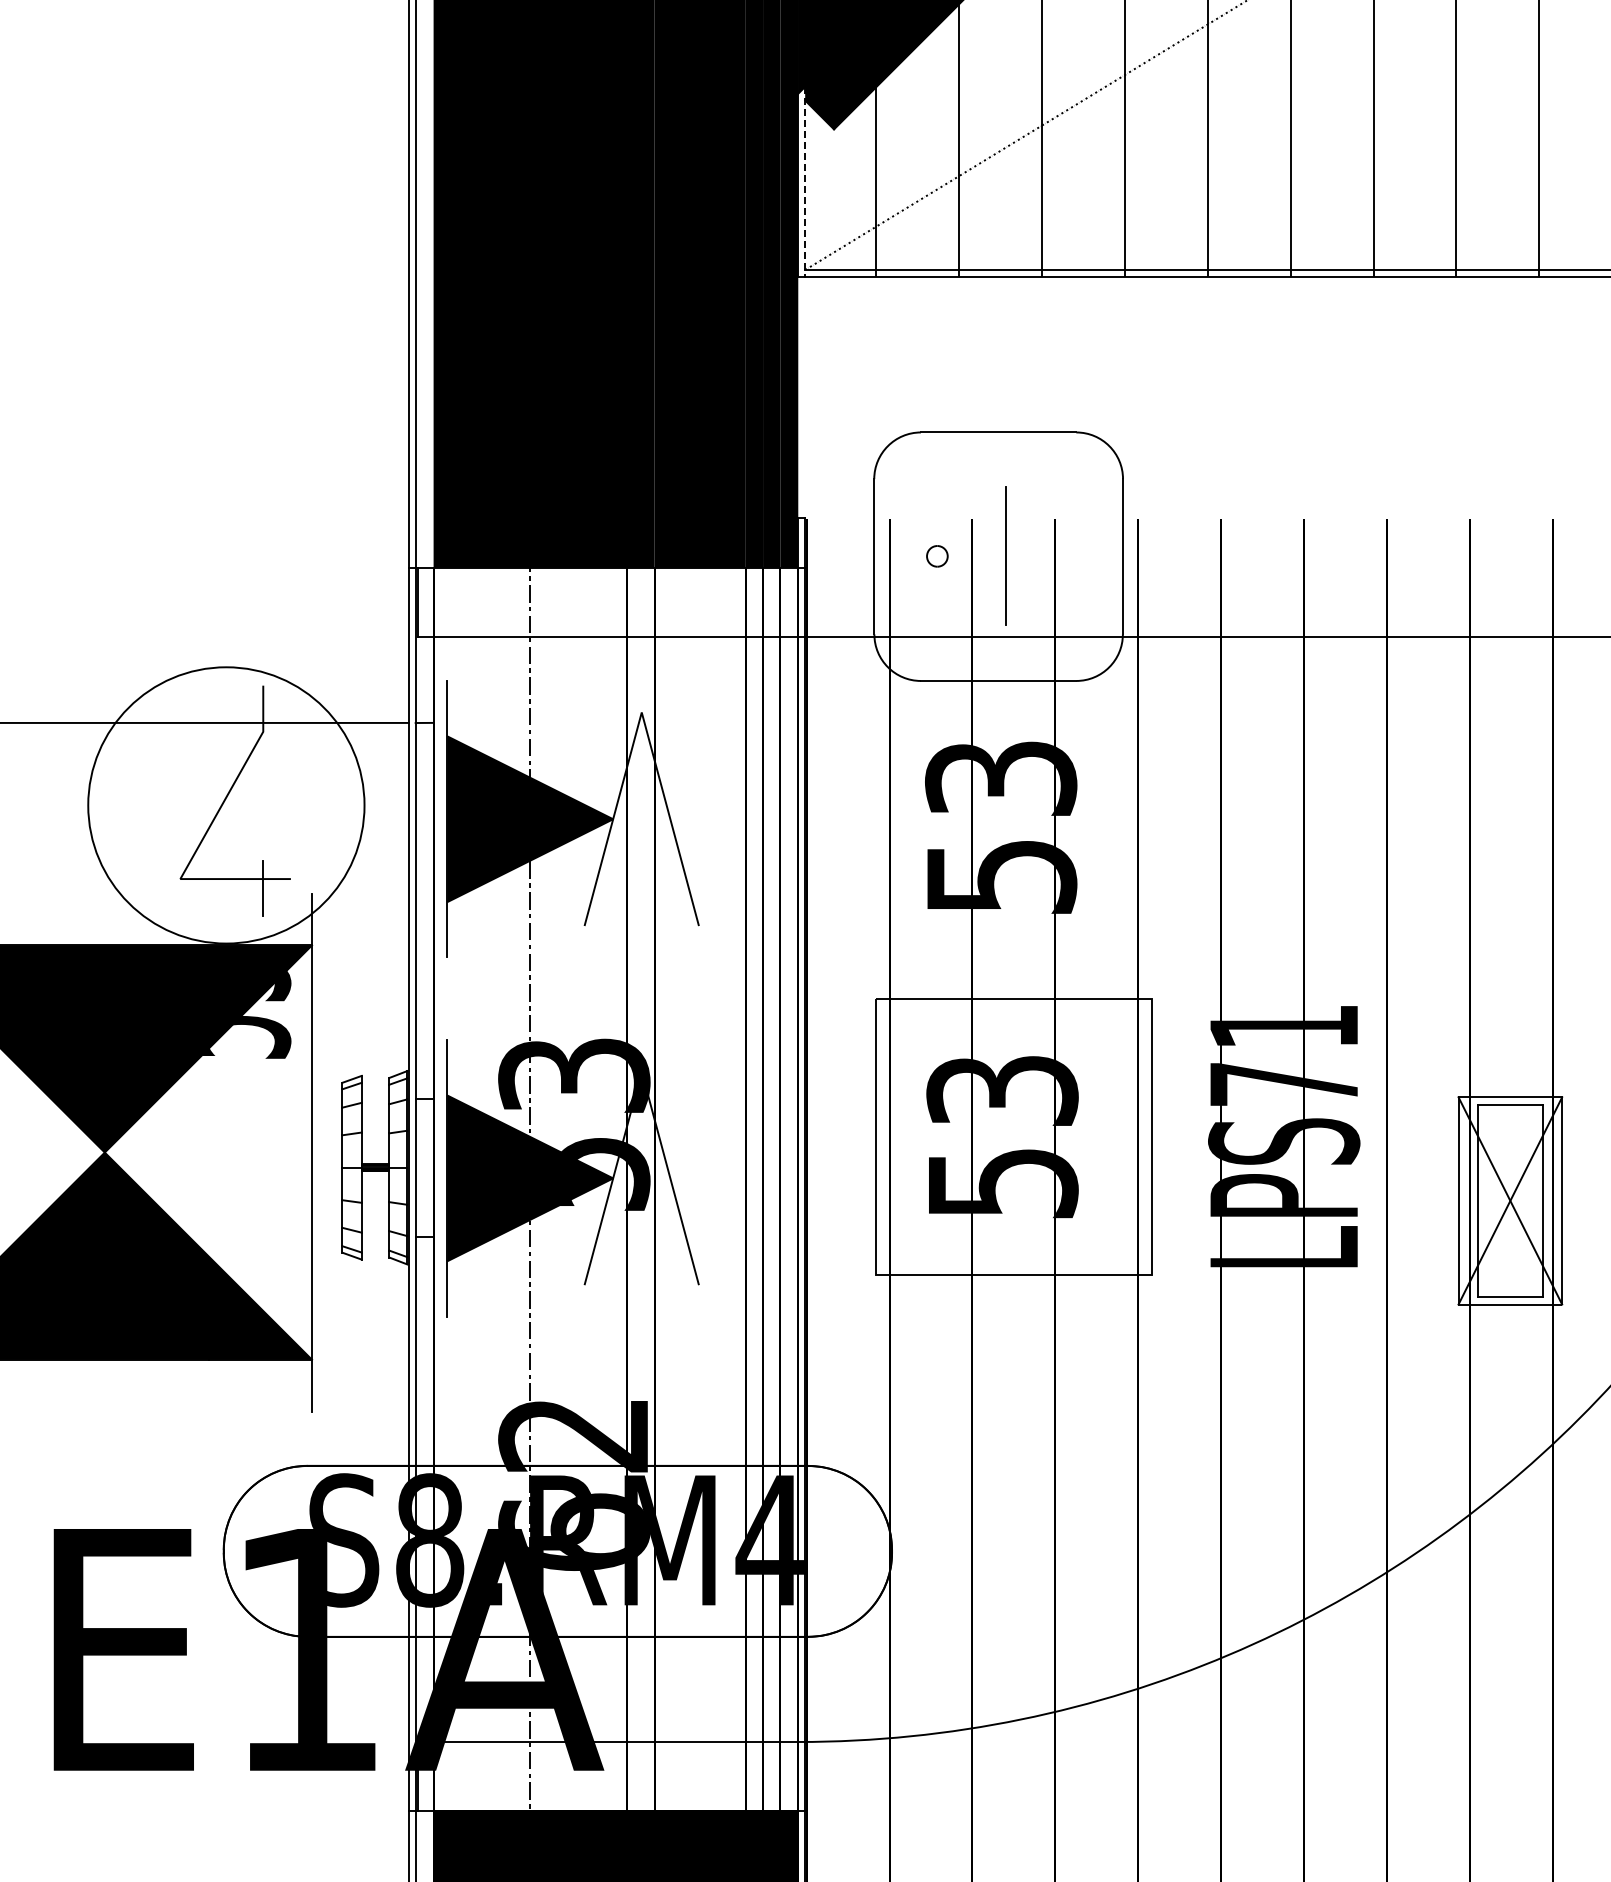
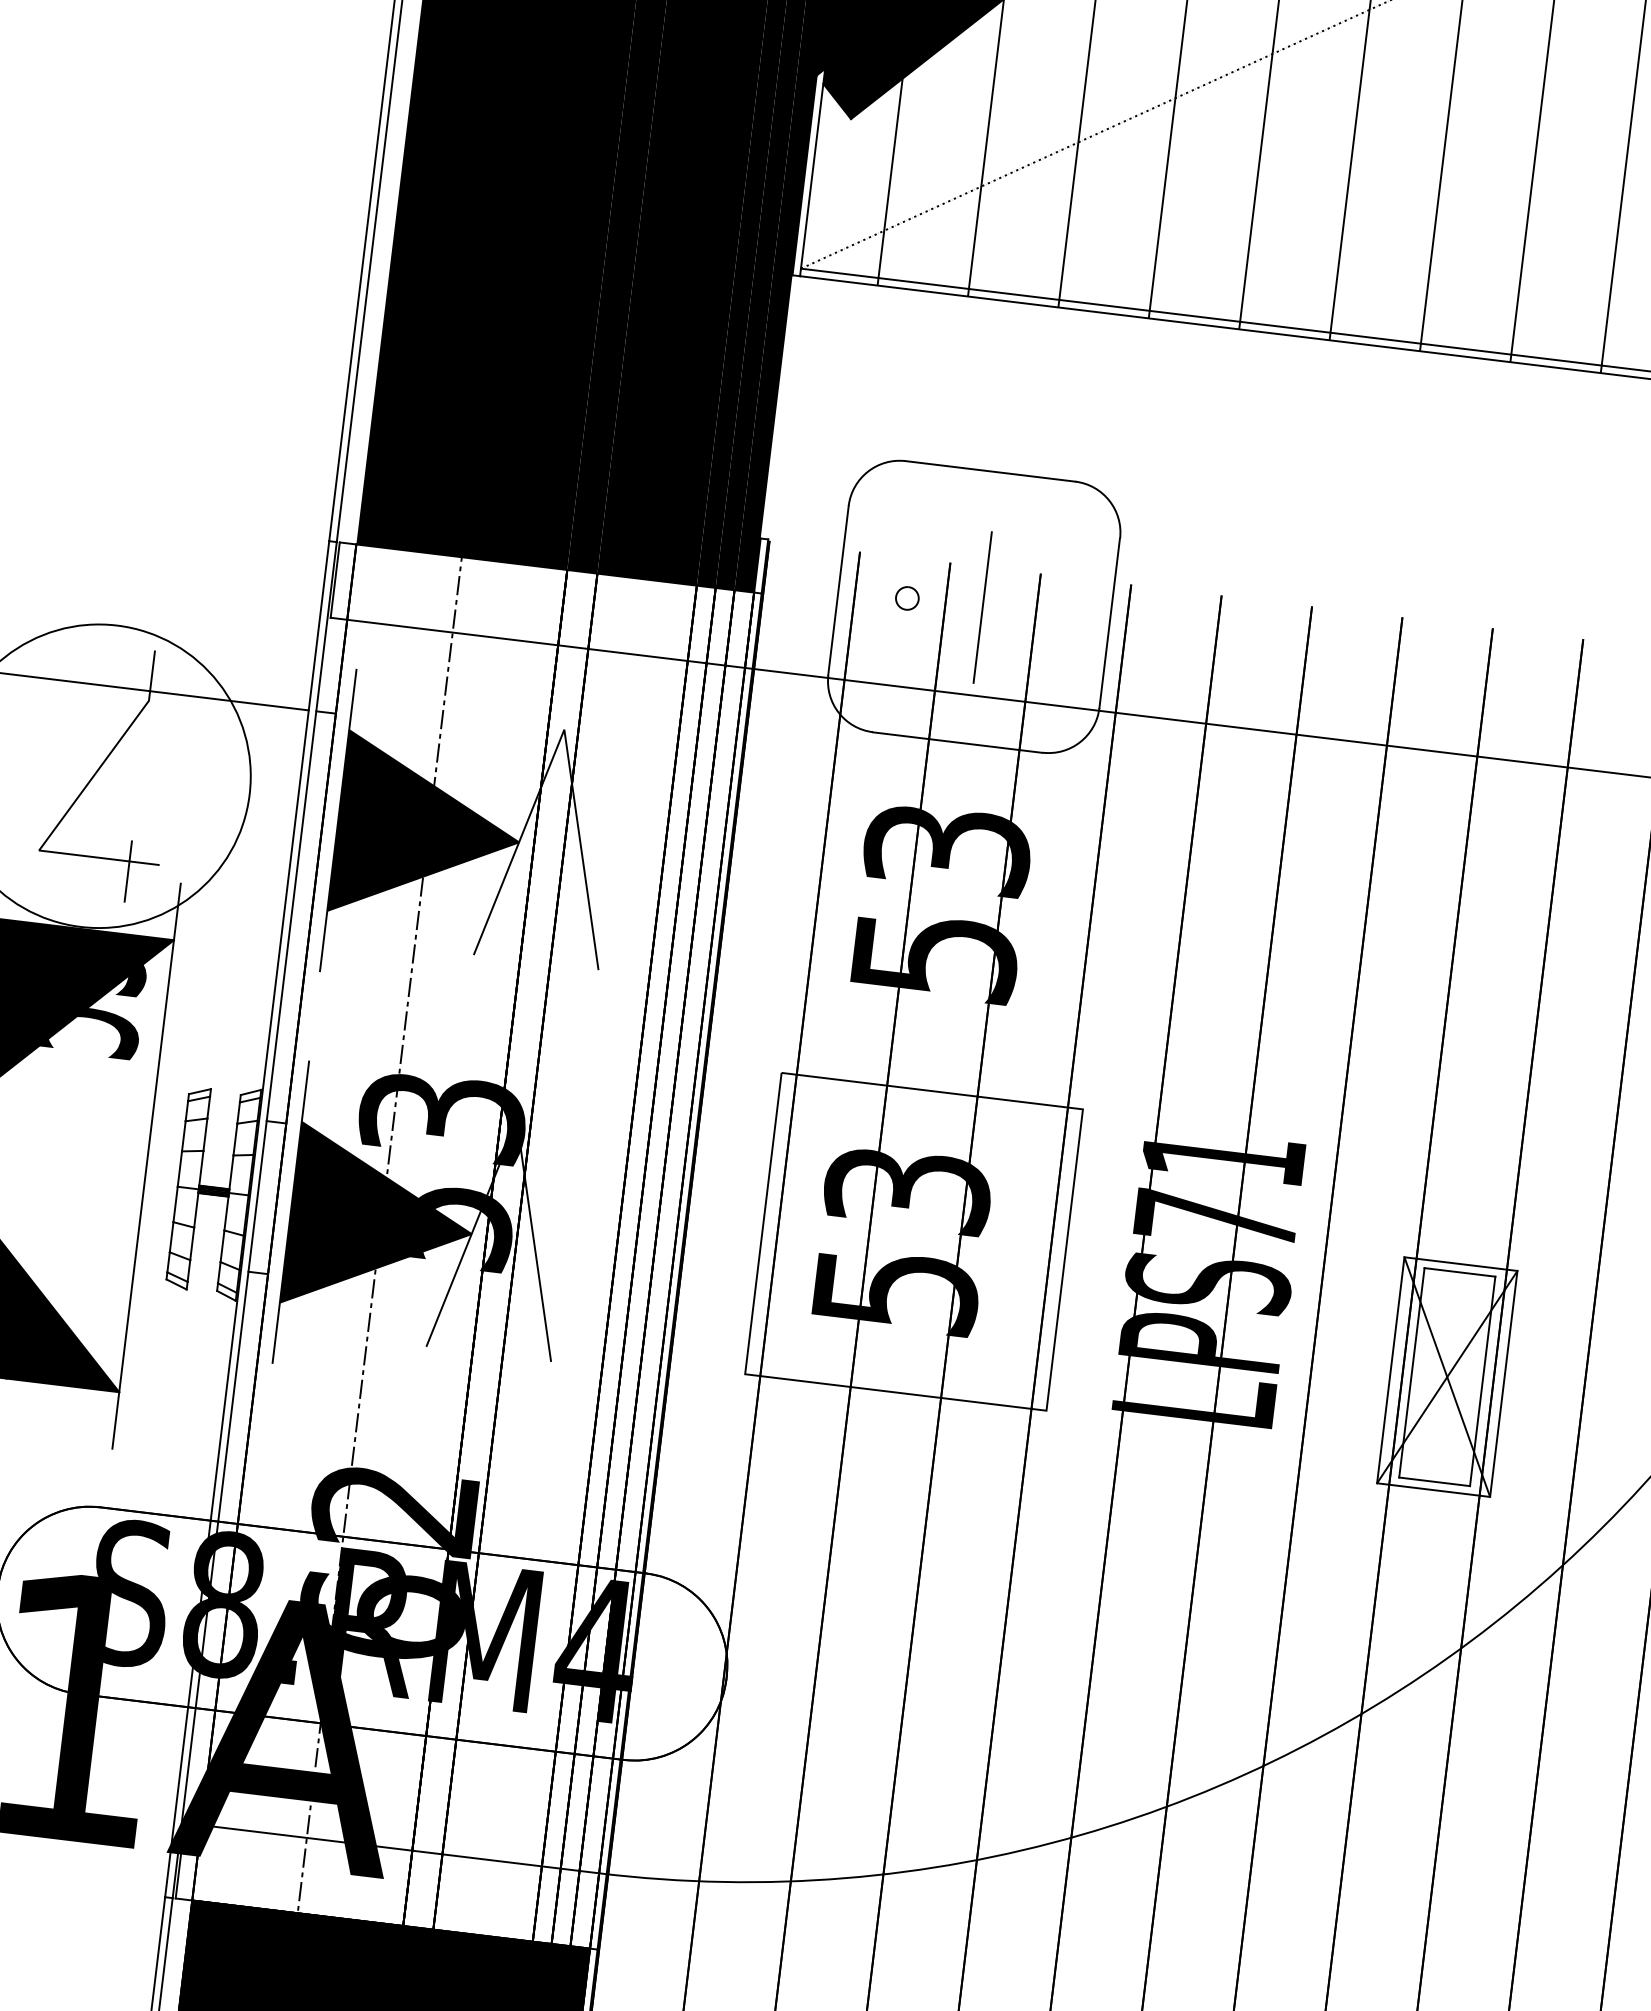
line: (805, 182) -> (812, 173), dashed -> solid

